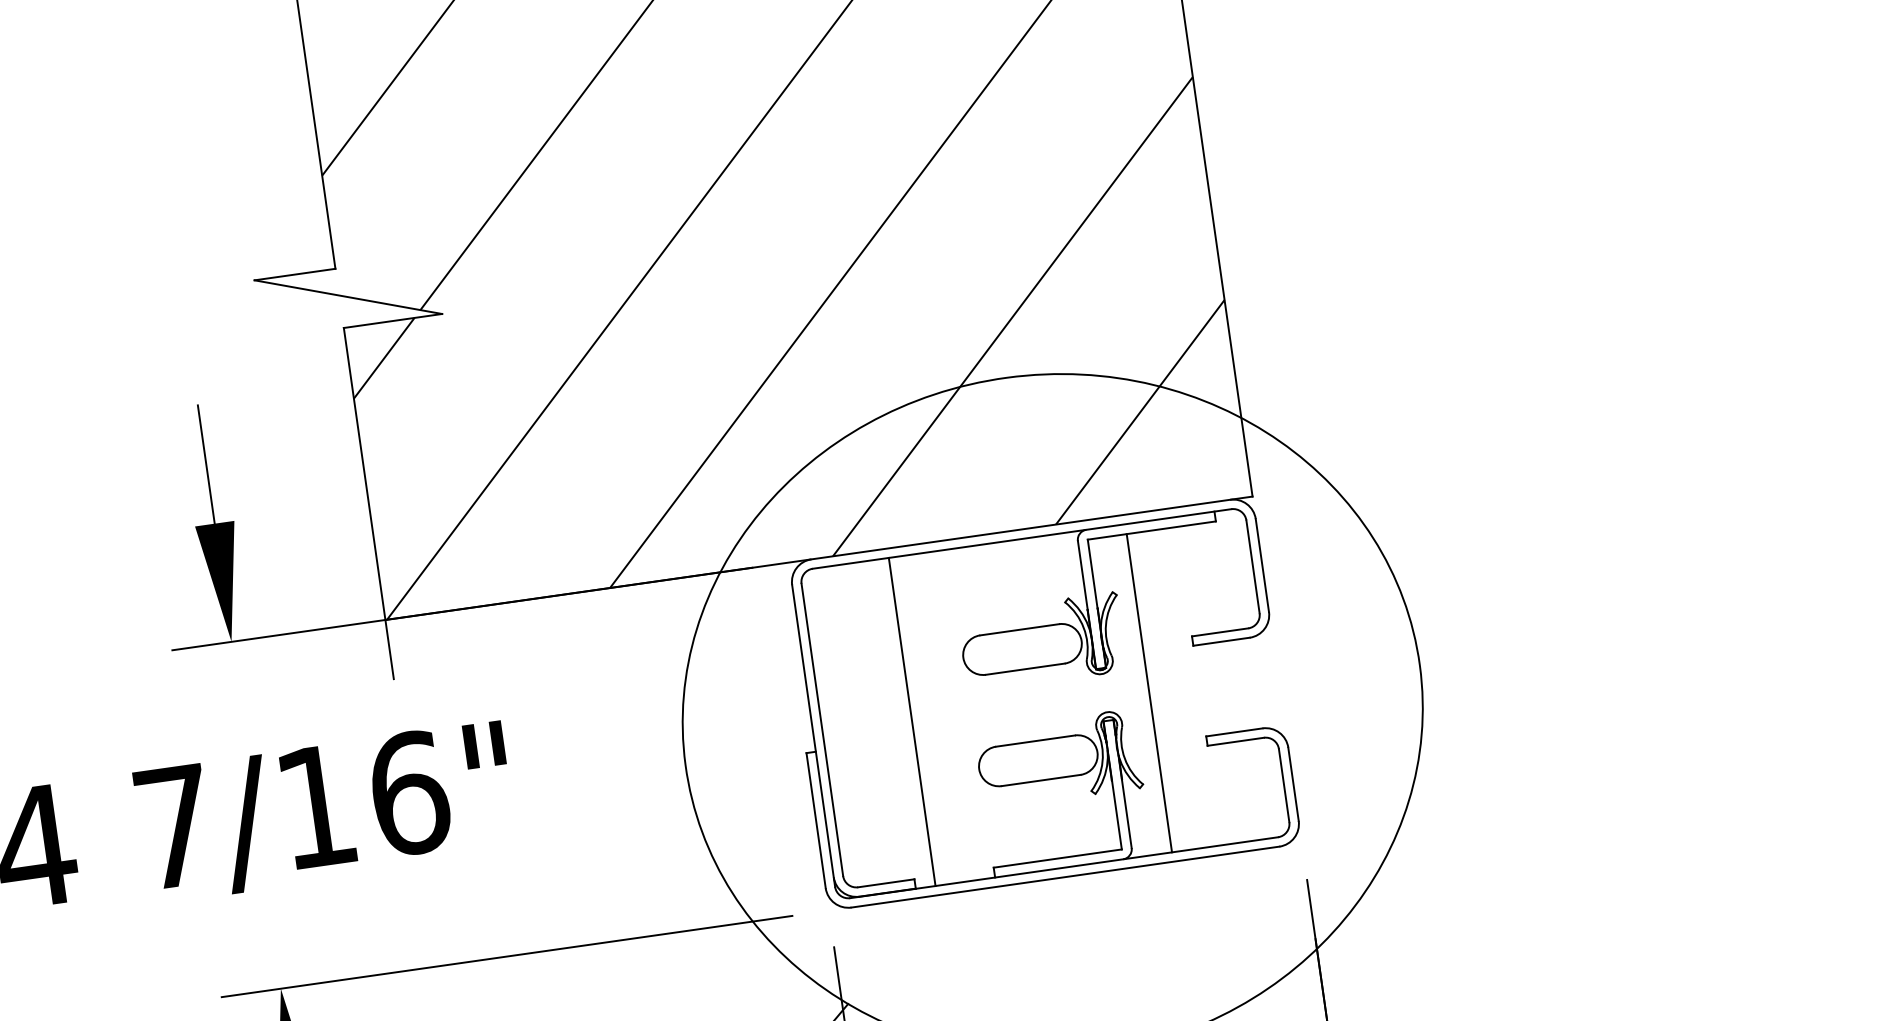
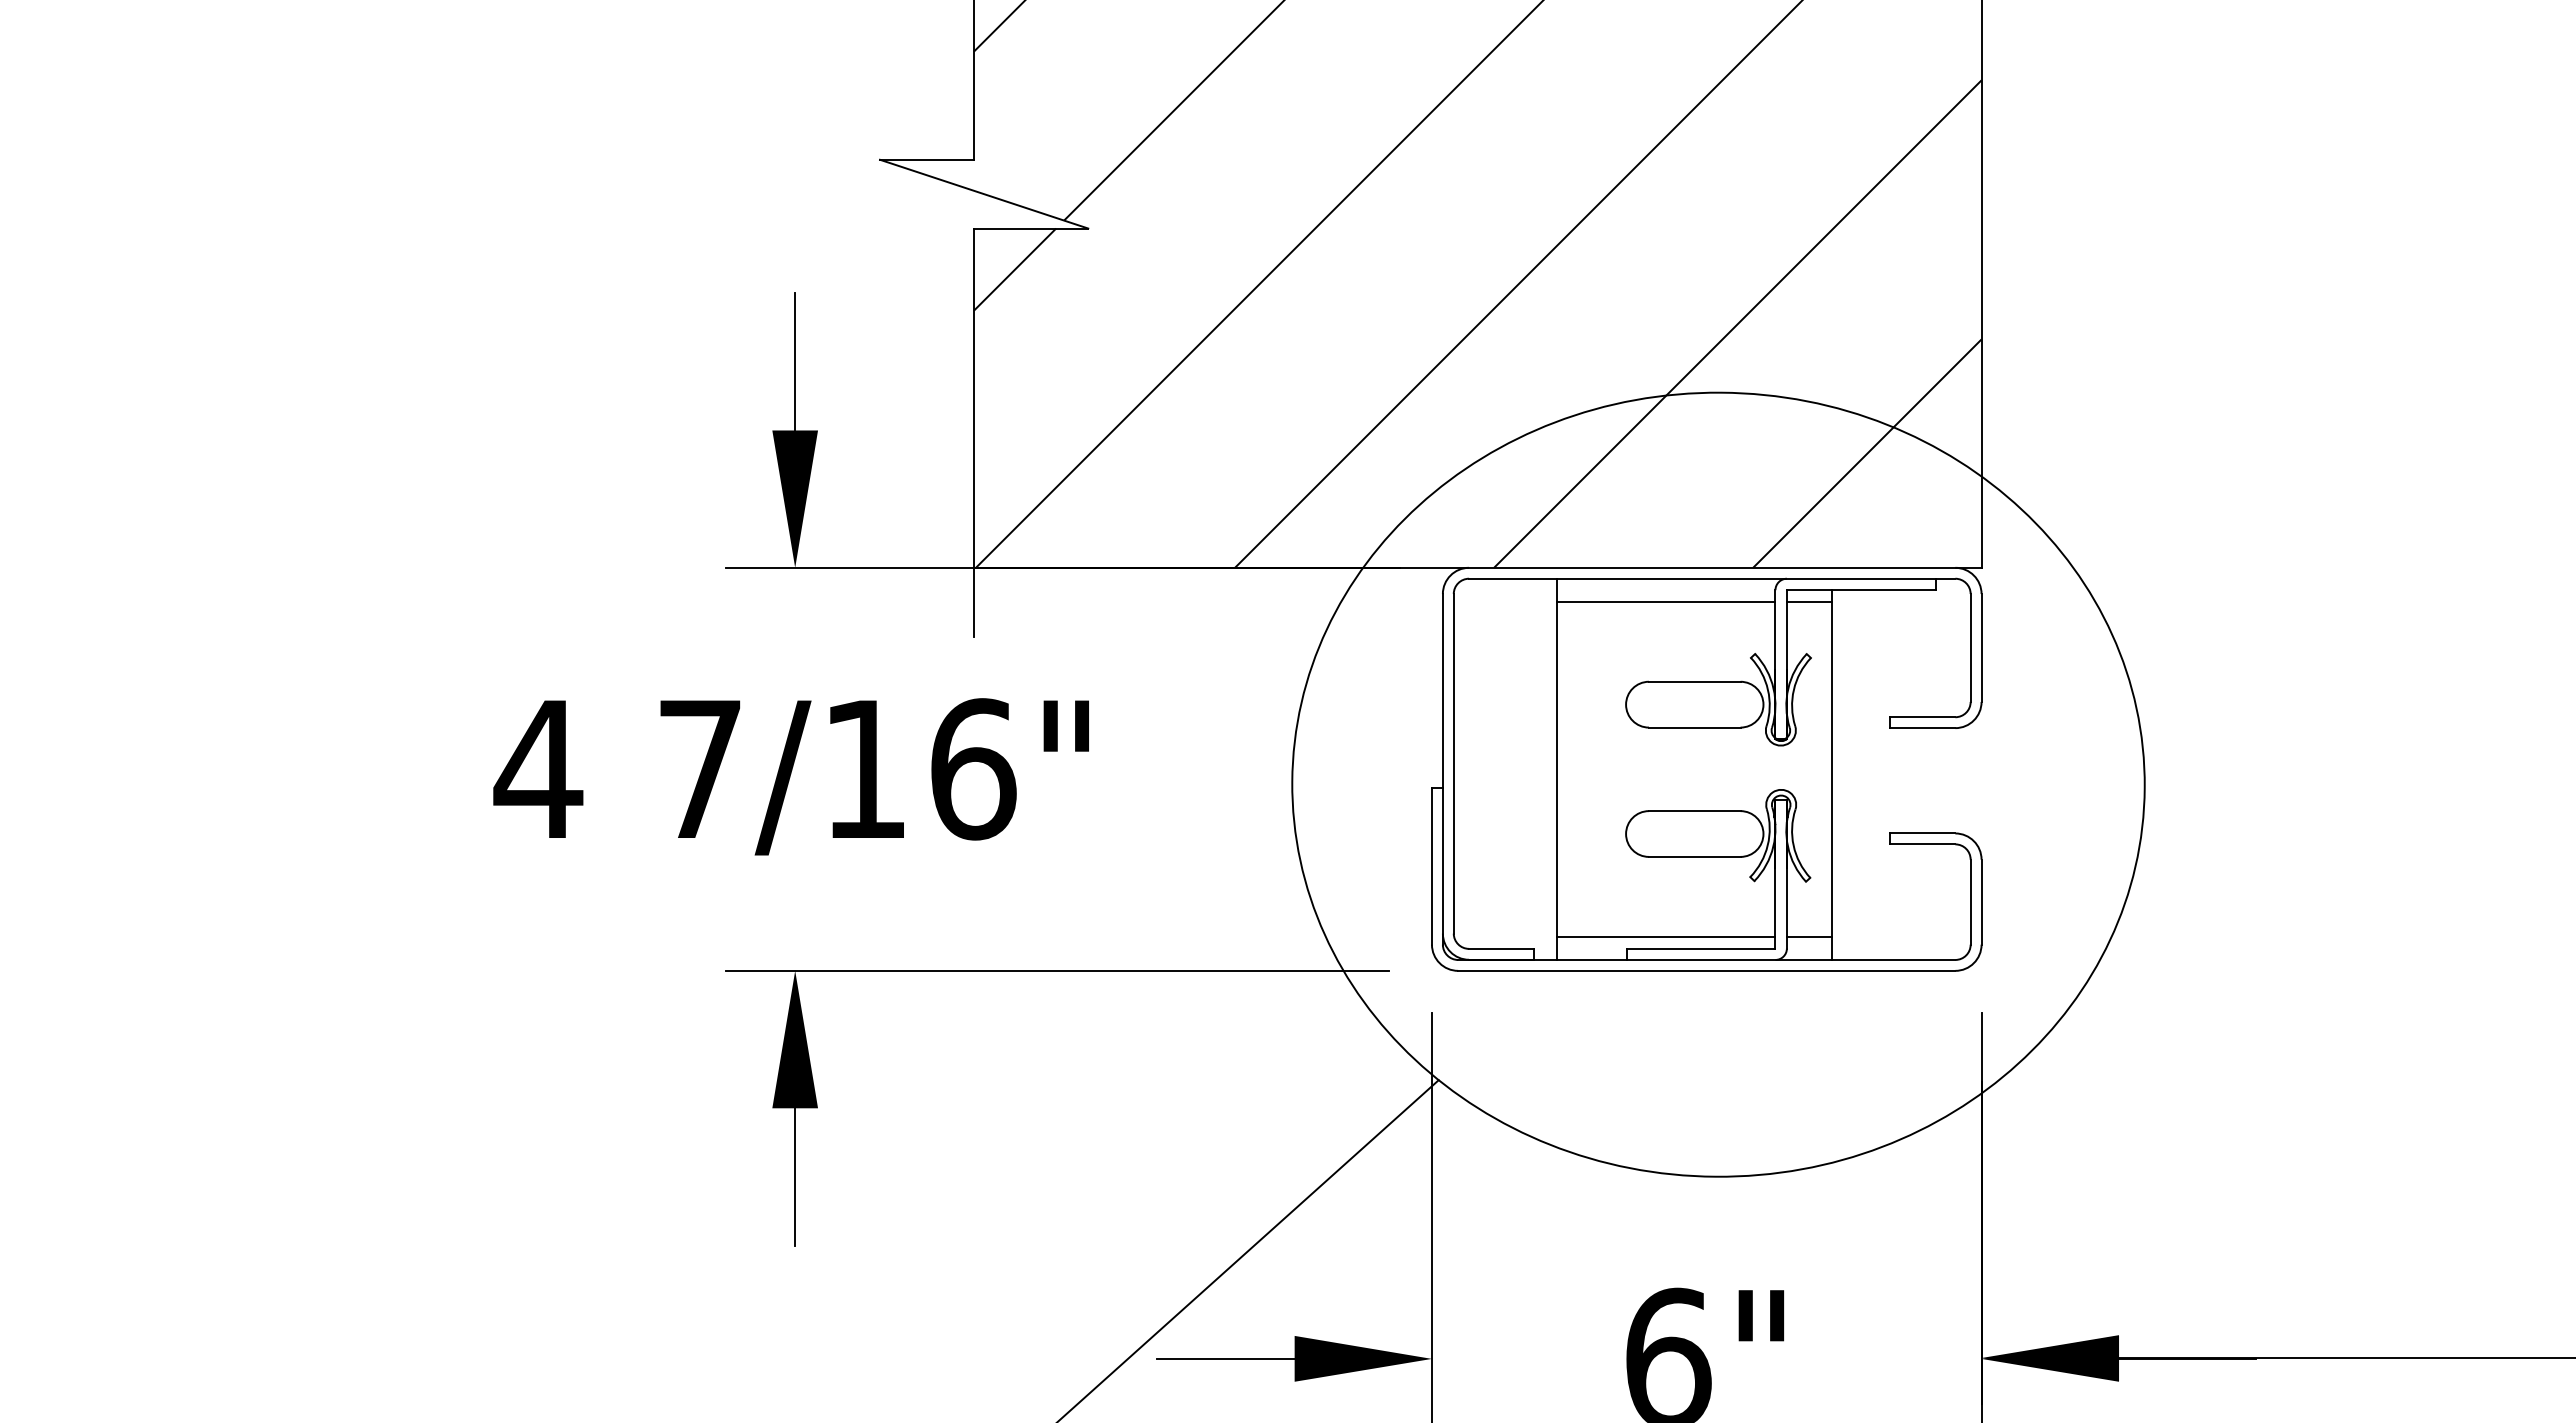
line: (1108, 546) -> (1809, 601), added
line: (985, 564) -> (1666, 601), added
line: (1149, 835) -> (1809, 937), added
line: (1026, 853) -> (1666, 937), added

